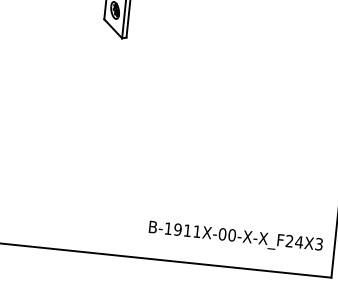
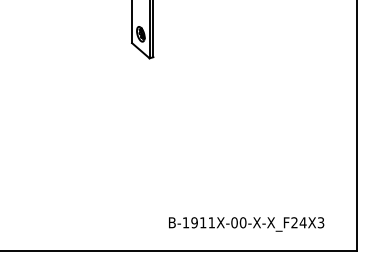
text: (235, 237) -> (246, 224), moved

